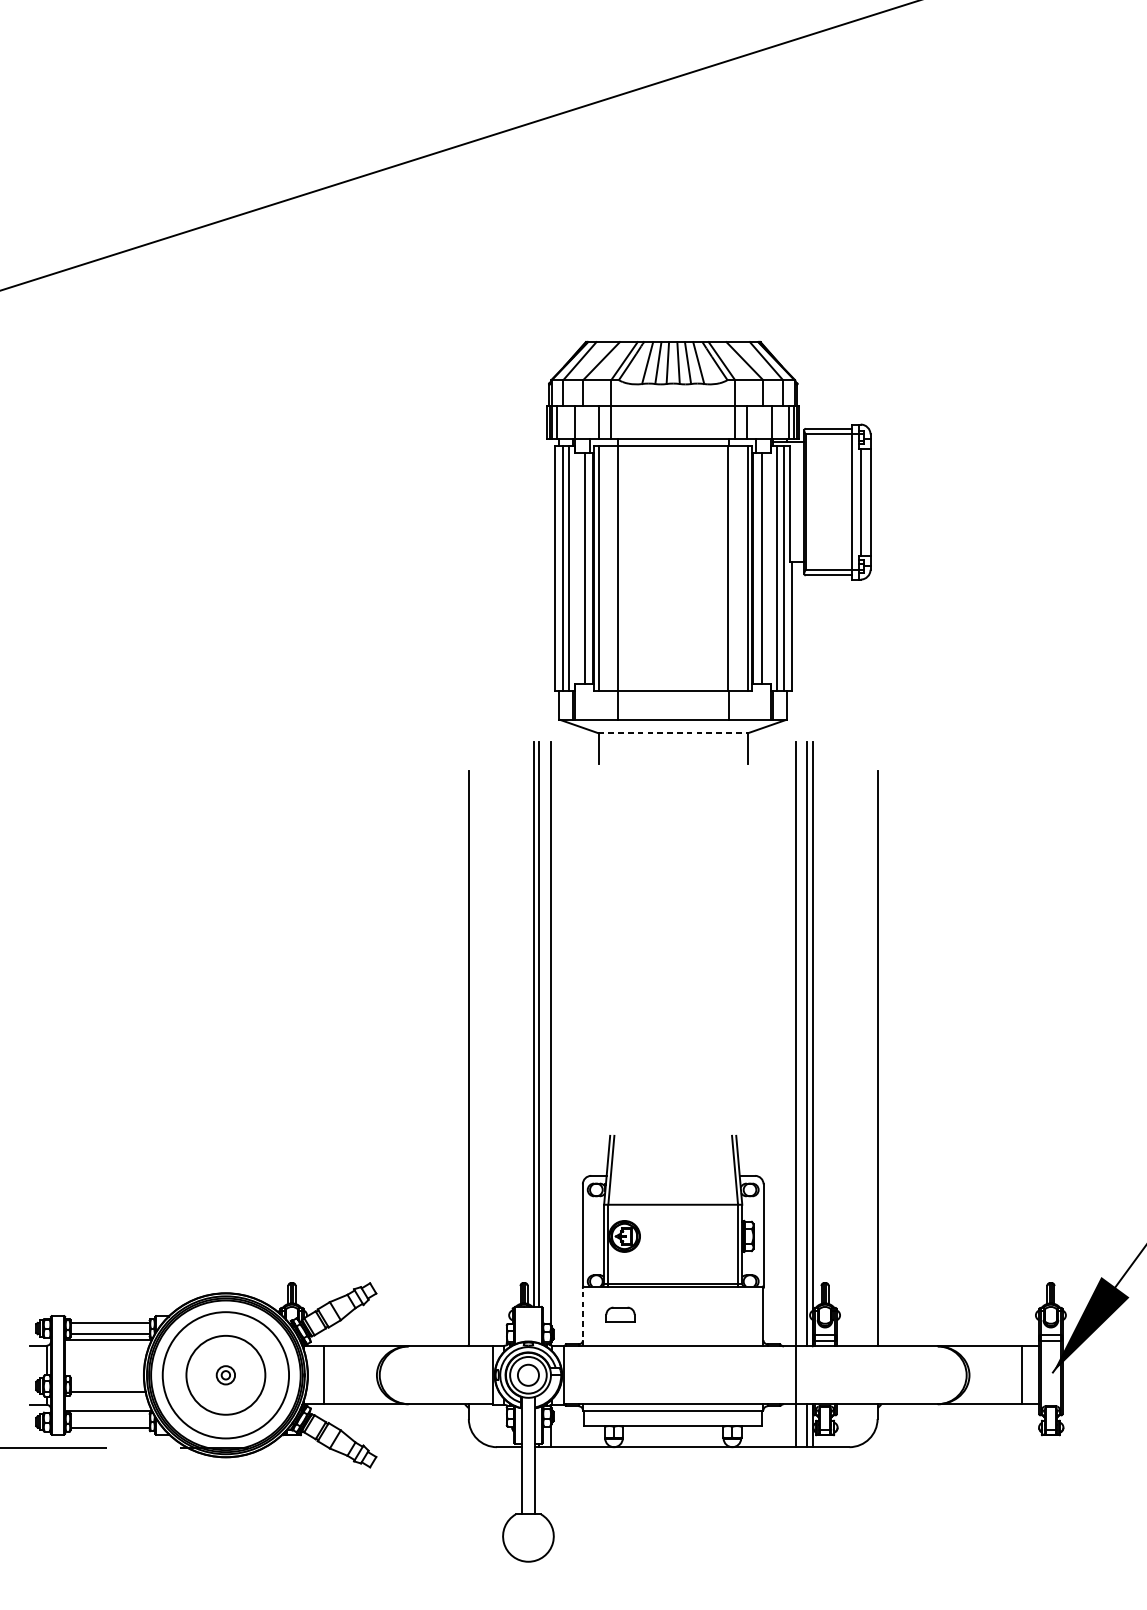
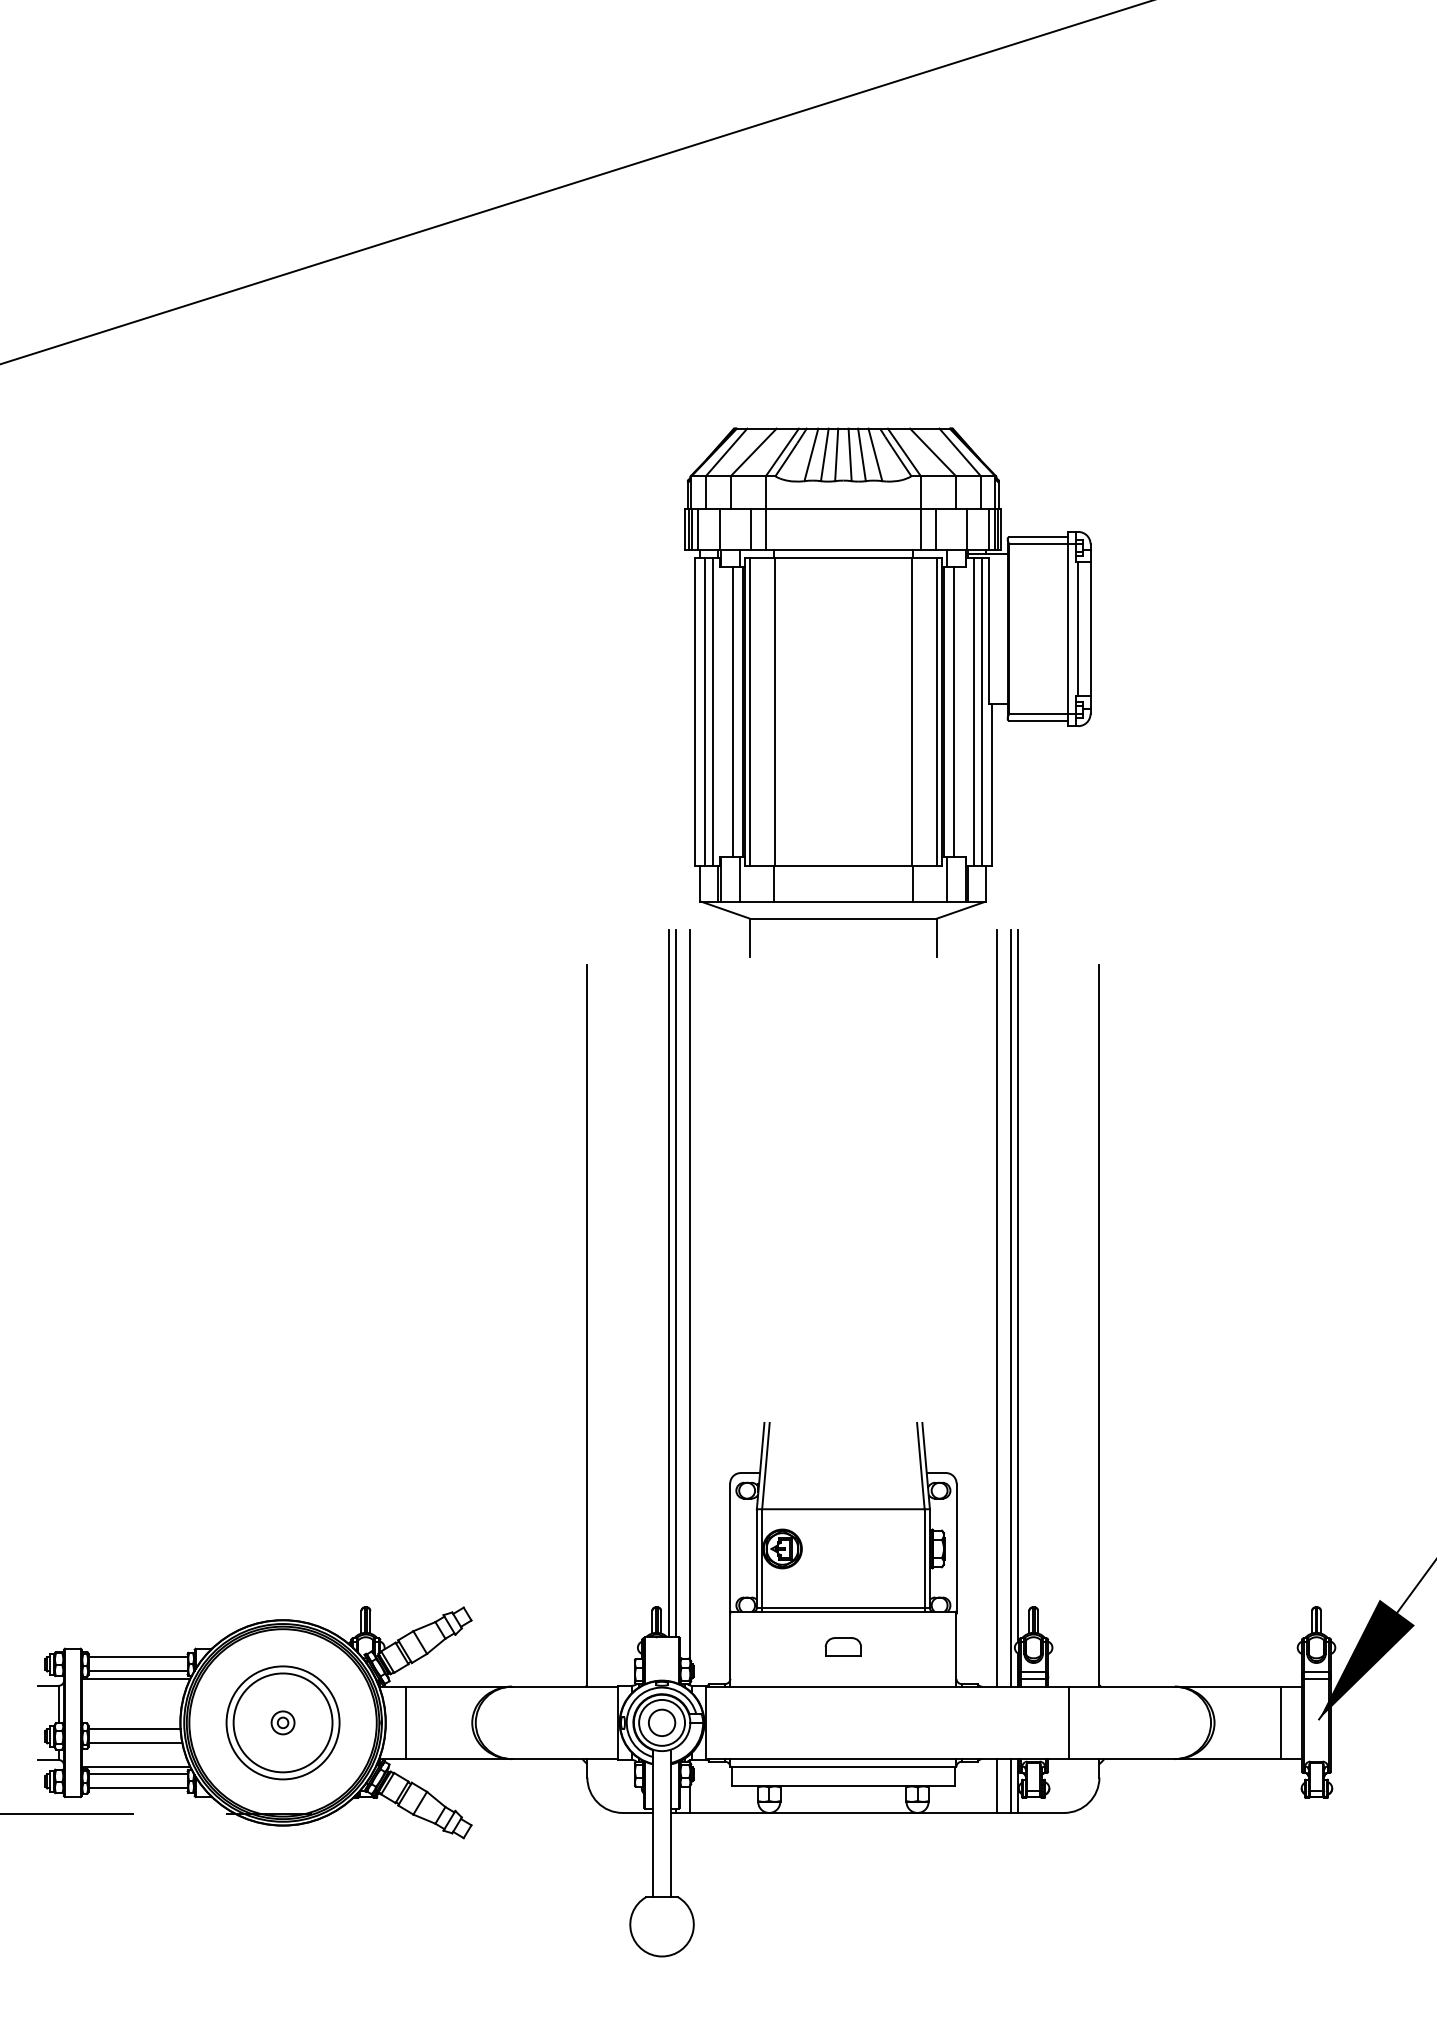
line: (590, 701) -> (739, 878), added
line: (756, 701) -> (947, 878), added
line: (673, 733) -> (843, 918), dashed -> solid
part: (619, 1314) -> (842, 1646), moved
line: (583, 1316) -> (730, 1649), dashed -> solid
circle: (225, 1374) -> (282, 1722), size x0.71
line: (795, 1374) -> (1068, 1722), moved
line: (107, 1380) -> (134, 1729), added
line: (109, 1416) -> (137, 1774), added

